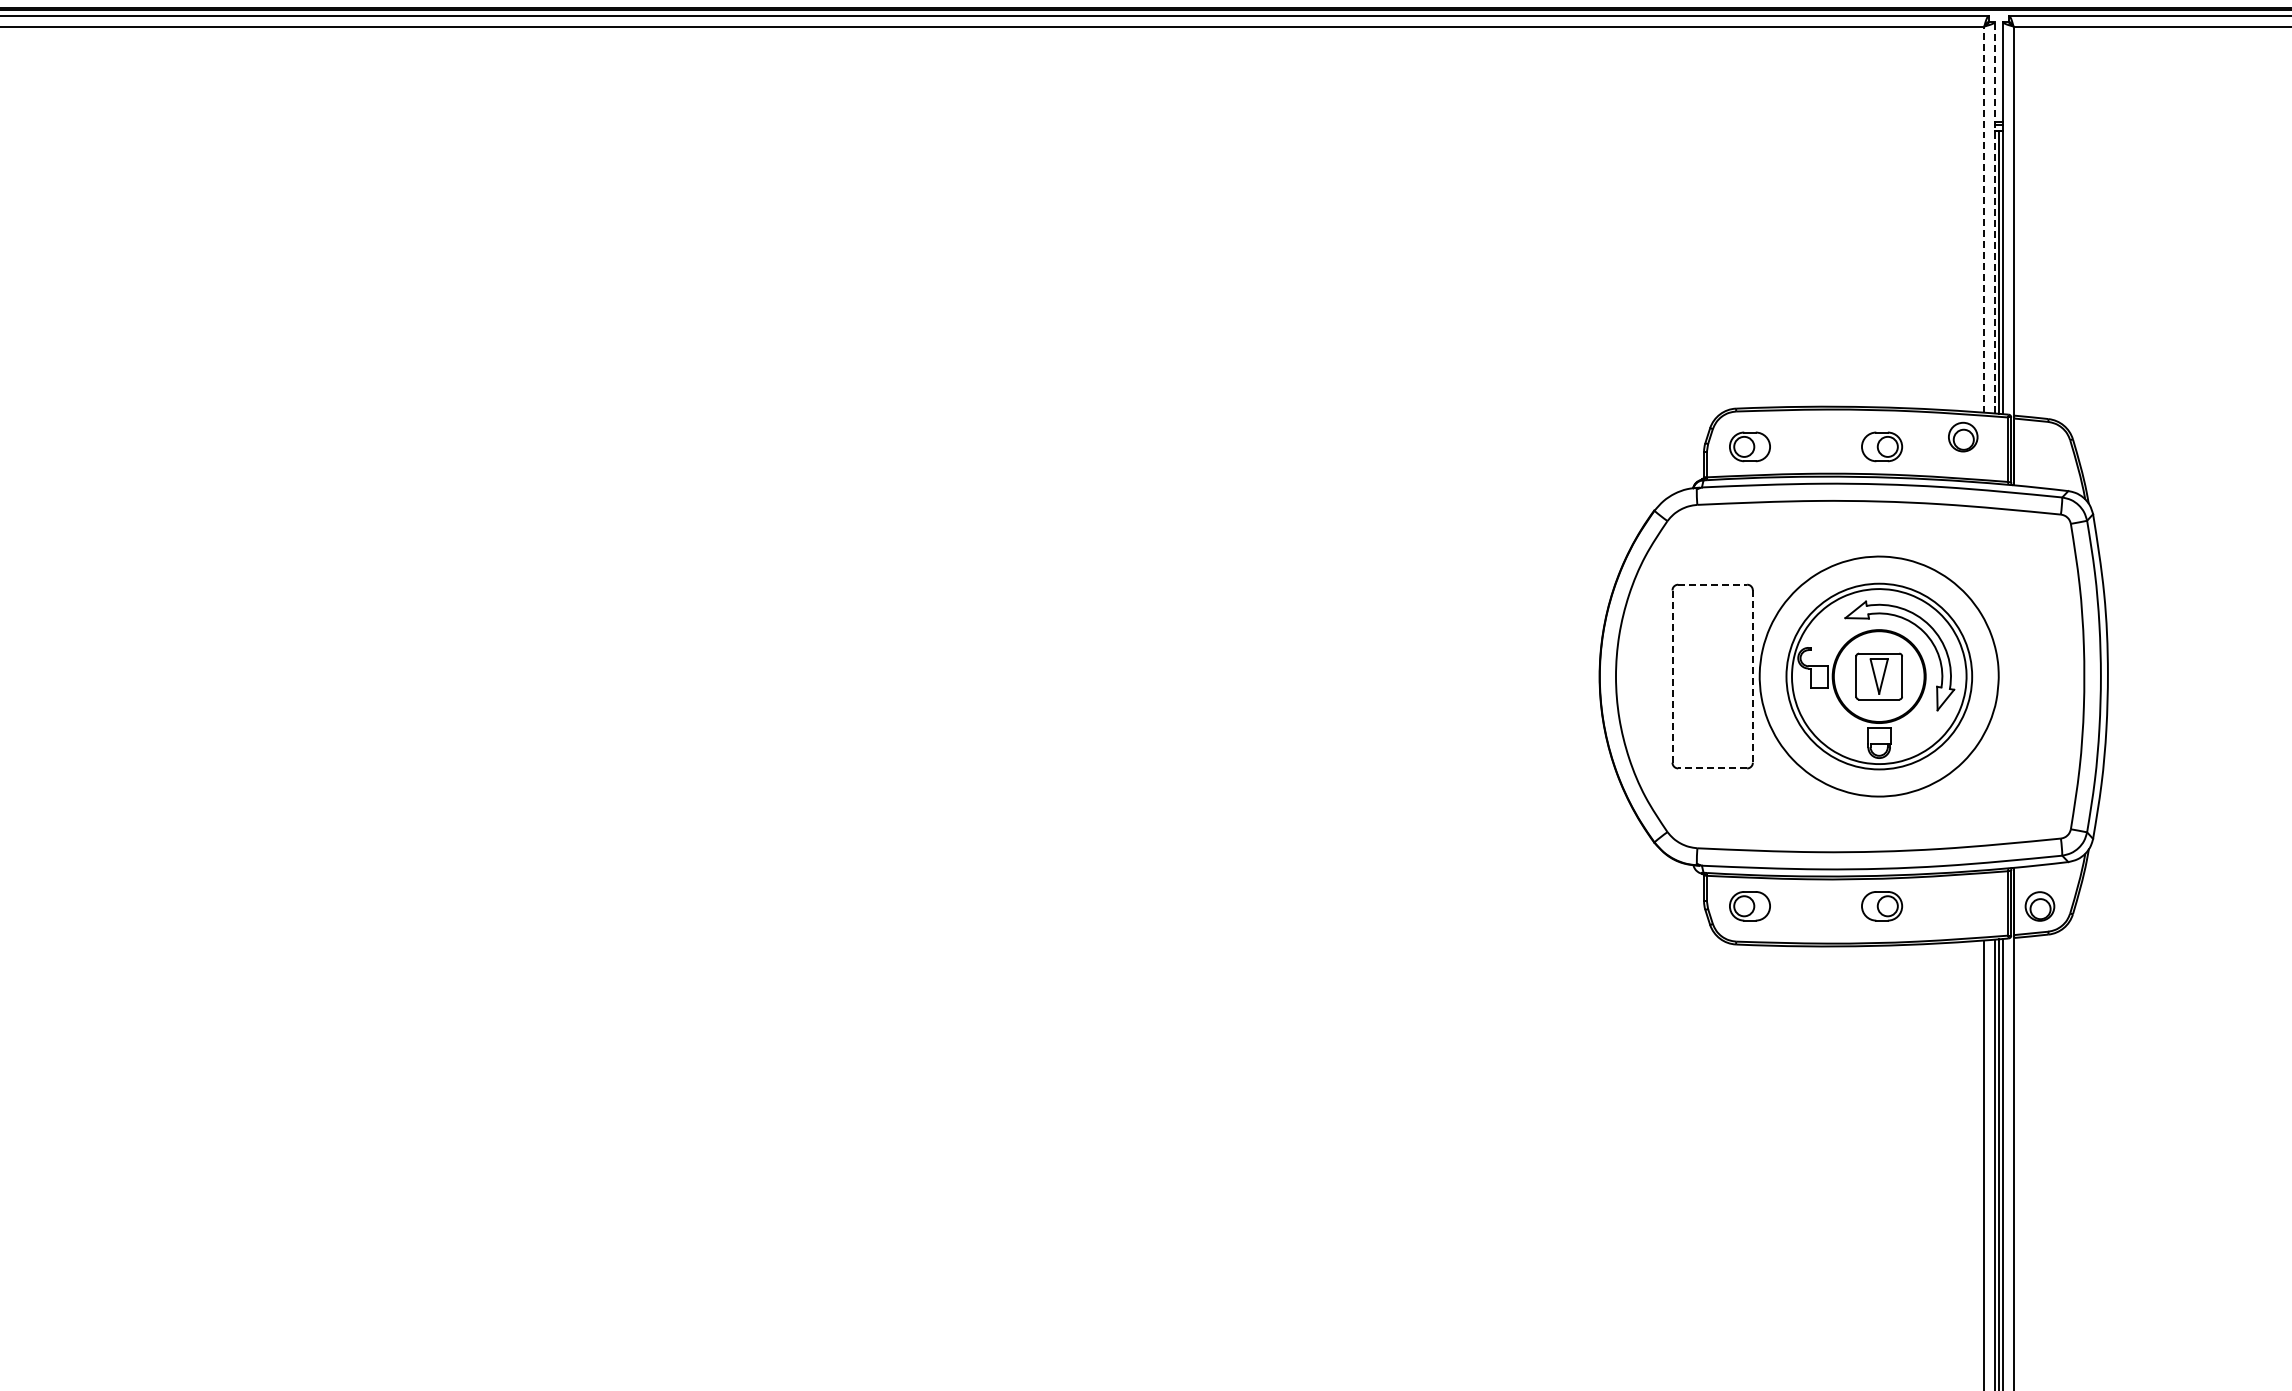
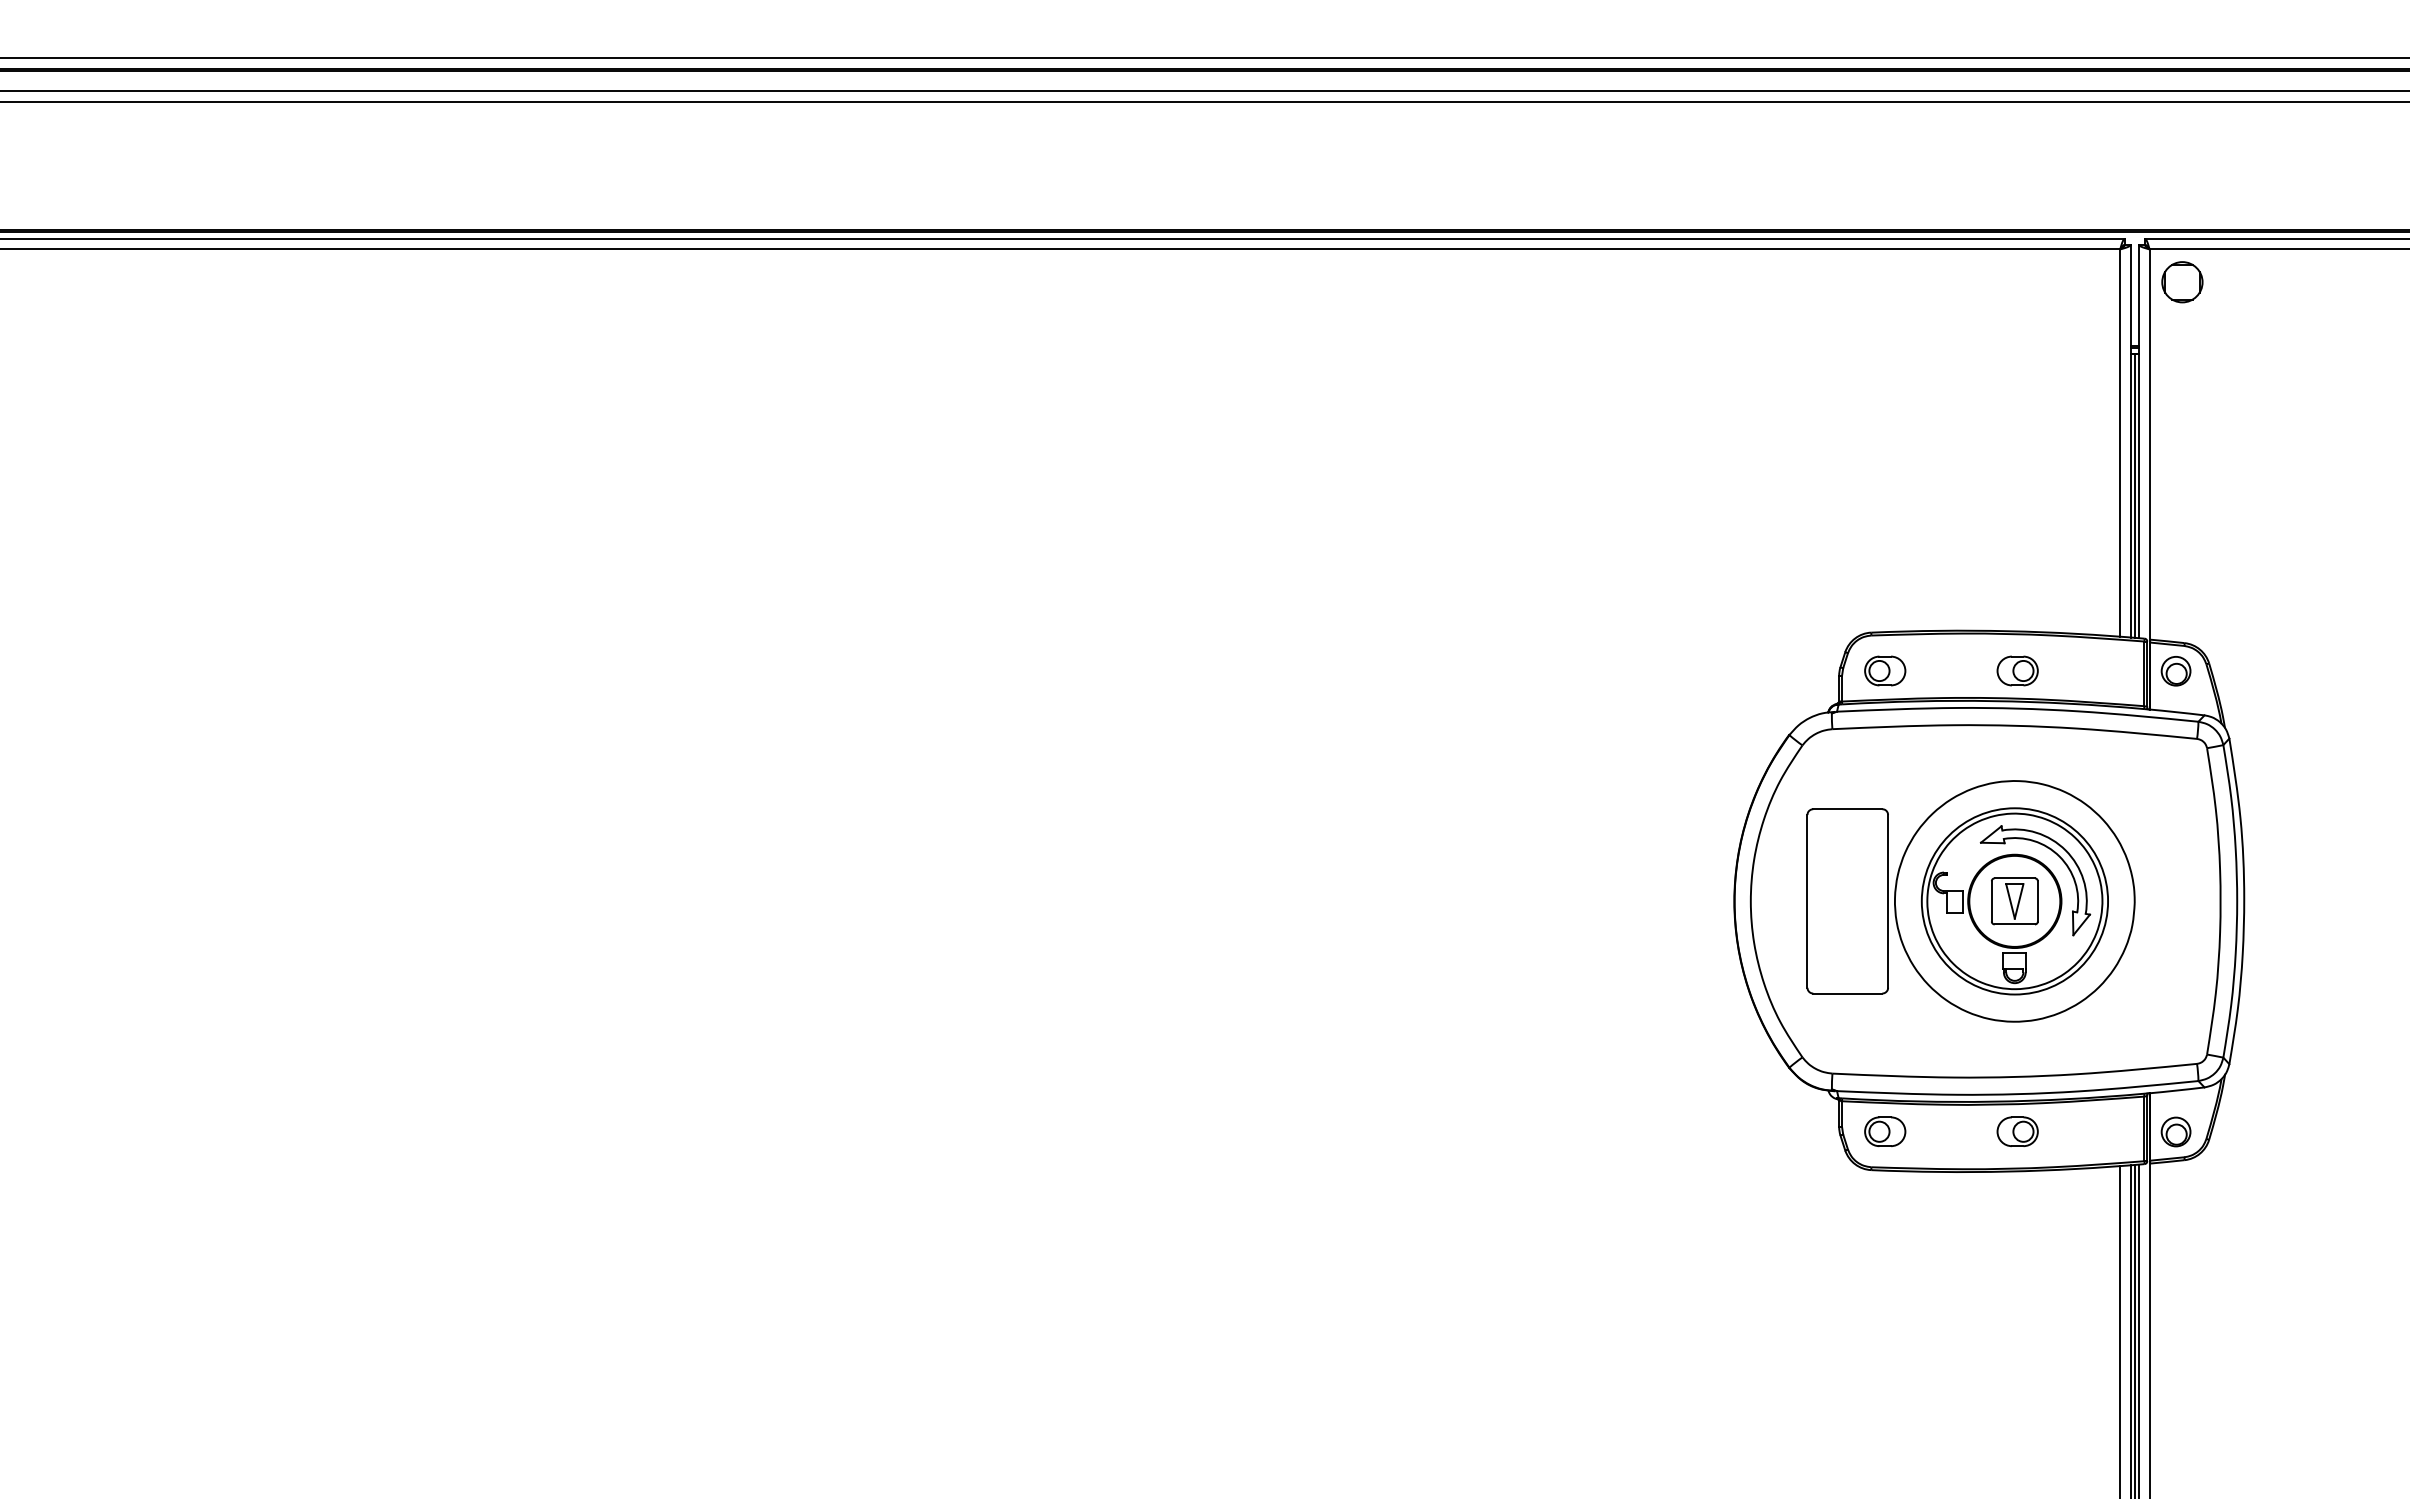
part: (2046, 59) -> (2182, 282), added
line: (1994, 217) -> (2130, 440), dashed -> solid
line: (1984, 220) -> (2120, 443), dashed -> solid
part: (1962, 437) -> (2175, 671), moved
line: (1712, 584) -> (1847, 809), dashed -> solid
line: (1672, 675) -> (1807, 900), dashed -> solid
line: (1753, 676) -> (1888, 901), dashed -> solid
line: (1712, 768) -> (1847, 993), dashed -> solid

